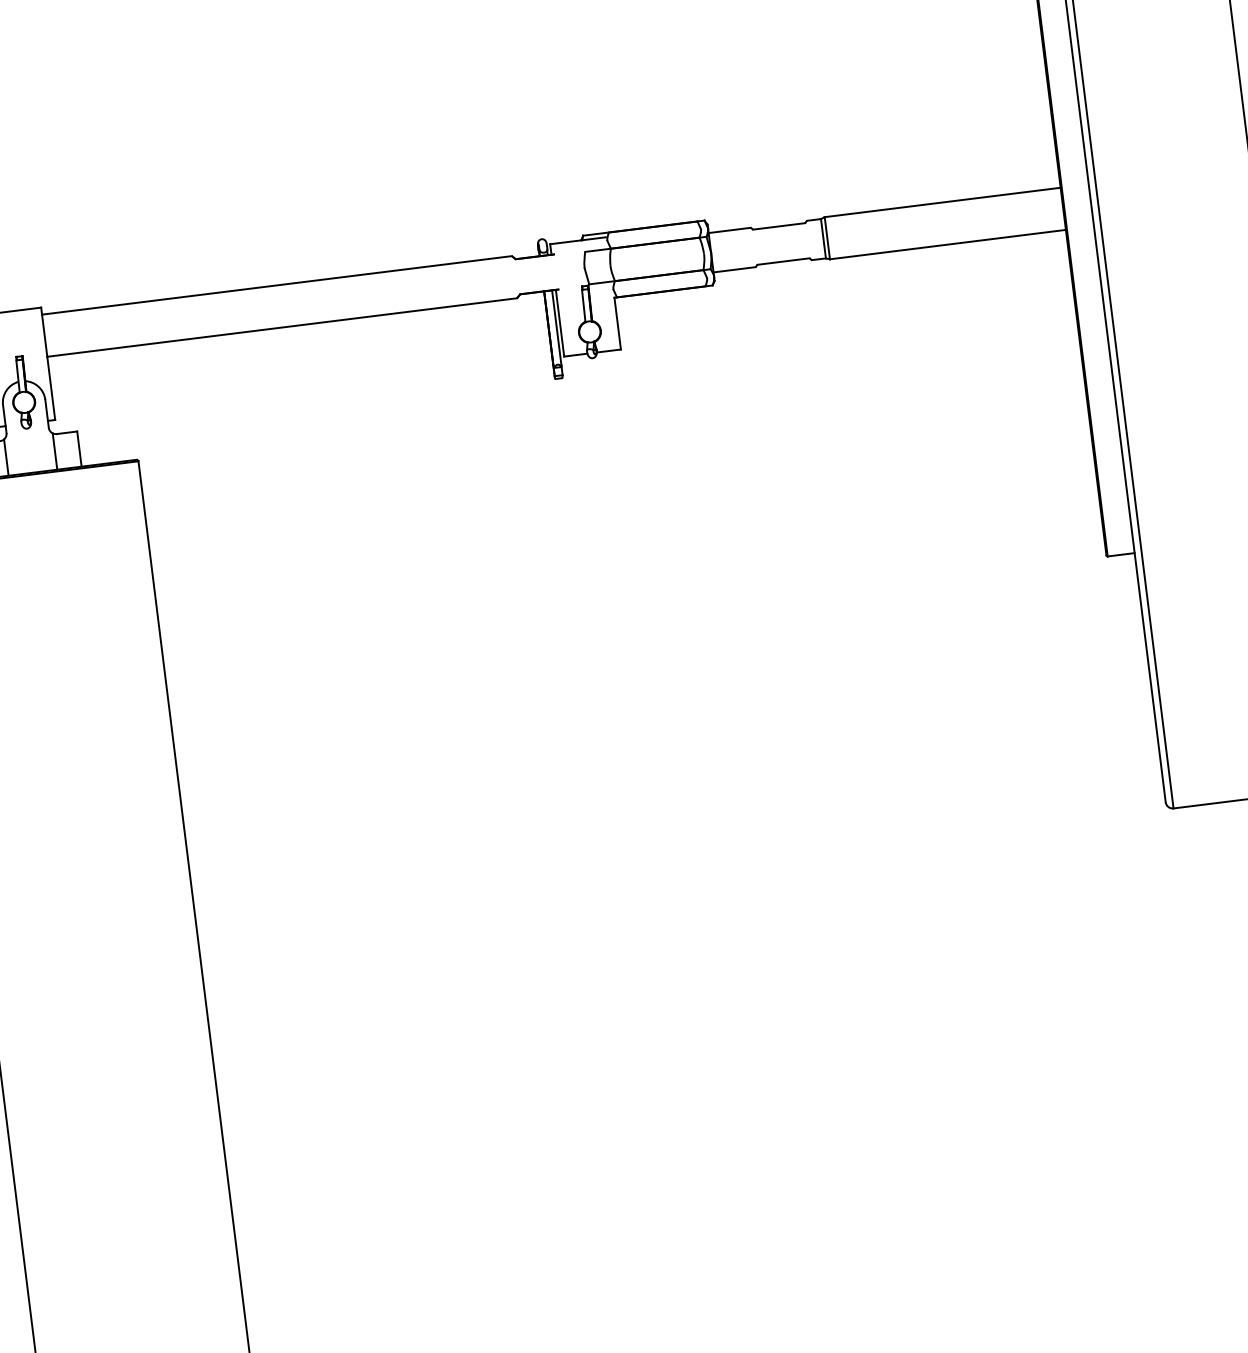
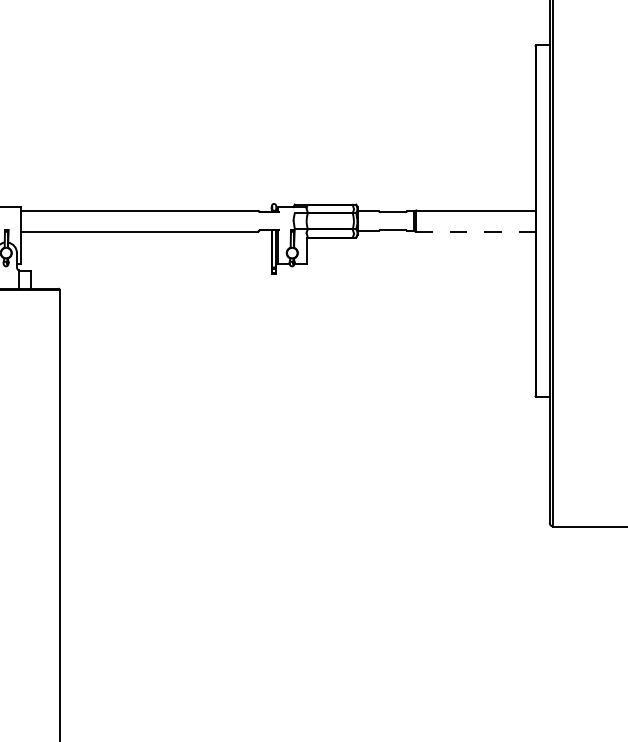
line: (946, 244) -> (475, 231), solid -> dashed

